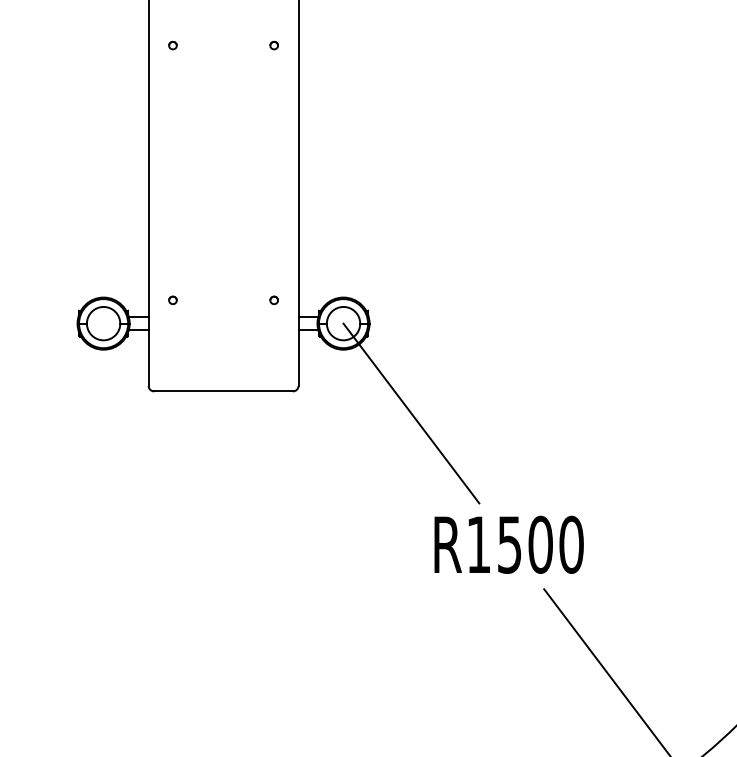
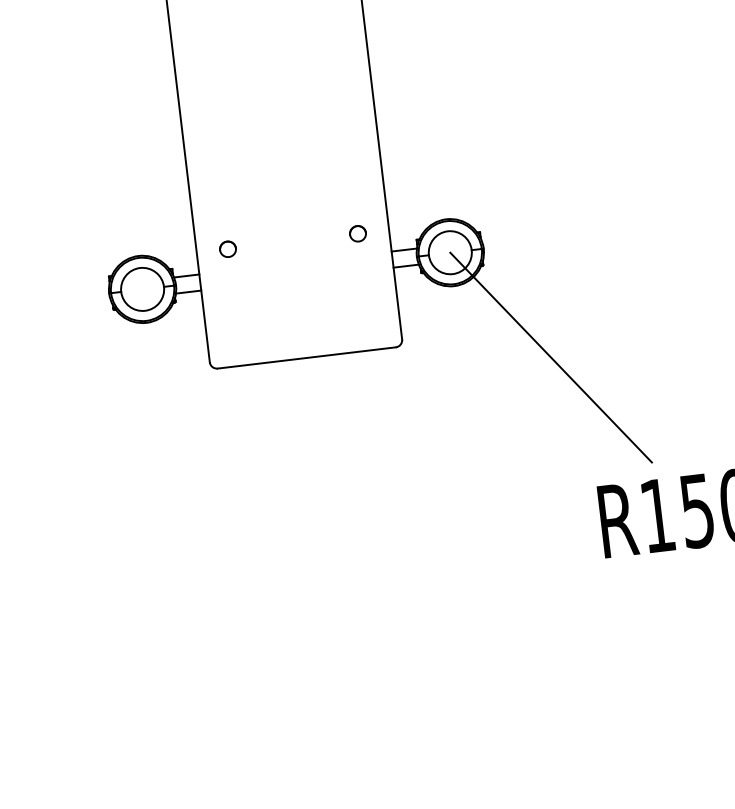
part: (172, 299) -> (227, 247), size x1.6
part: (273, 299) -> (356, 232), size x1.6

